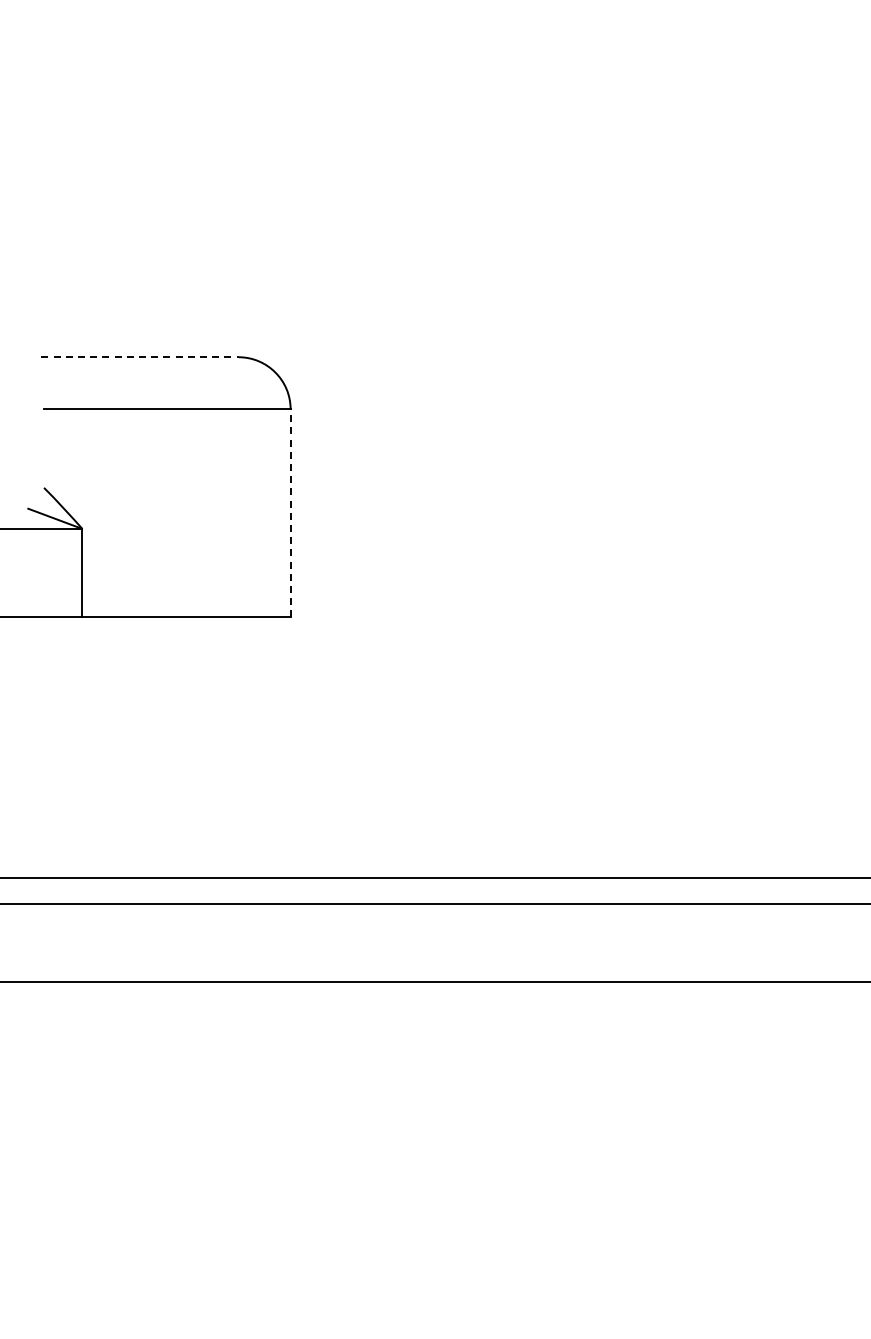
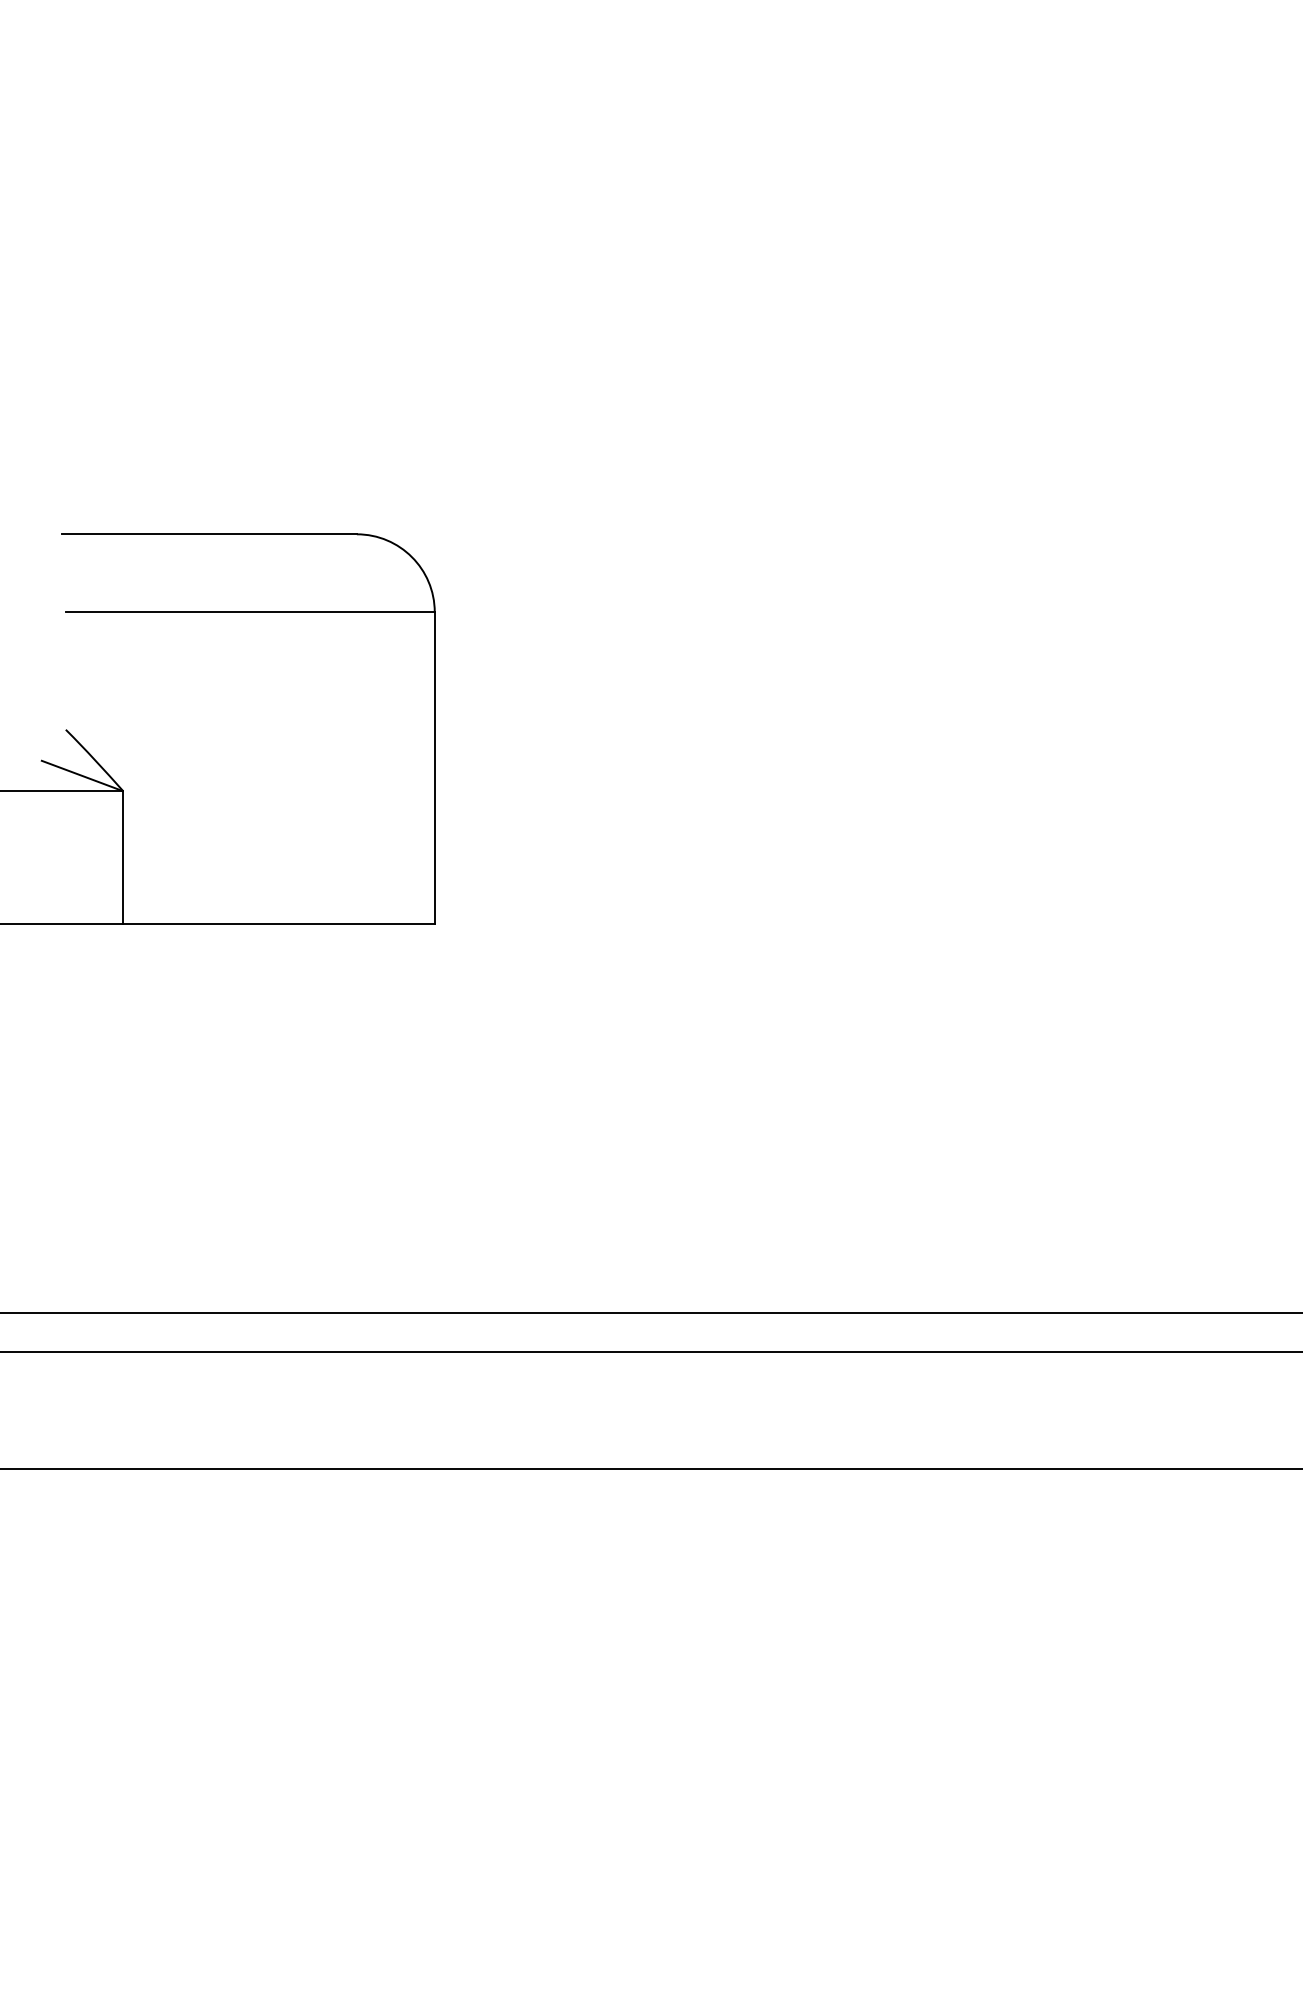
line: (139, 357) -> (208, 534), dashed -> solid
line: (290, 512) -> (434, 766), dashed -> solid

